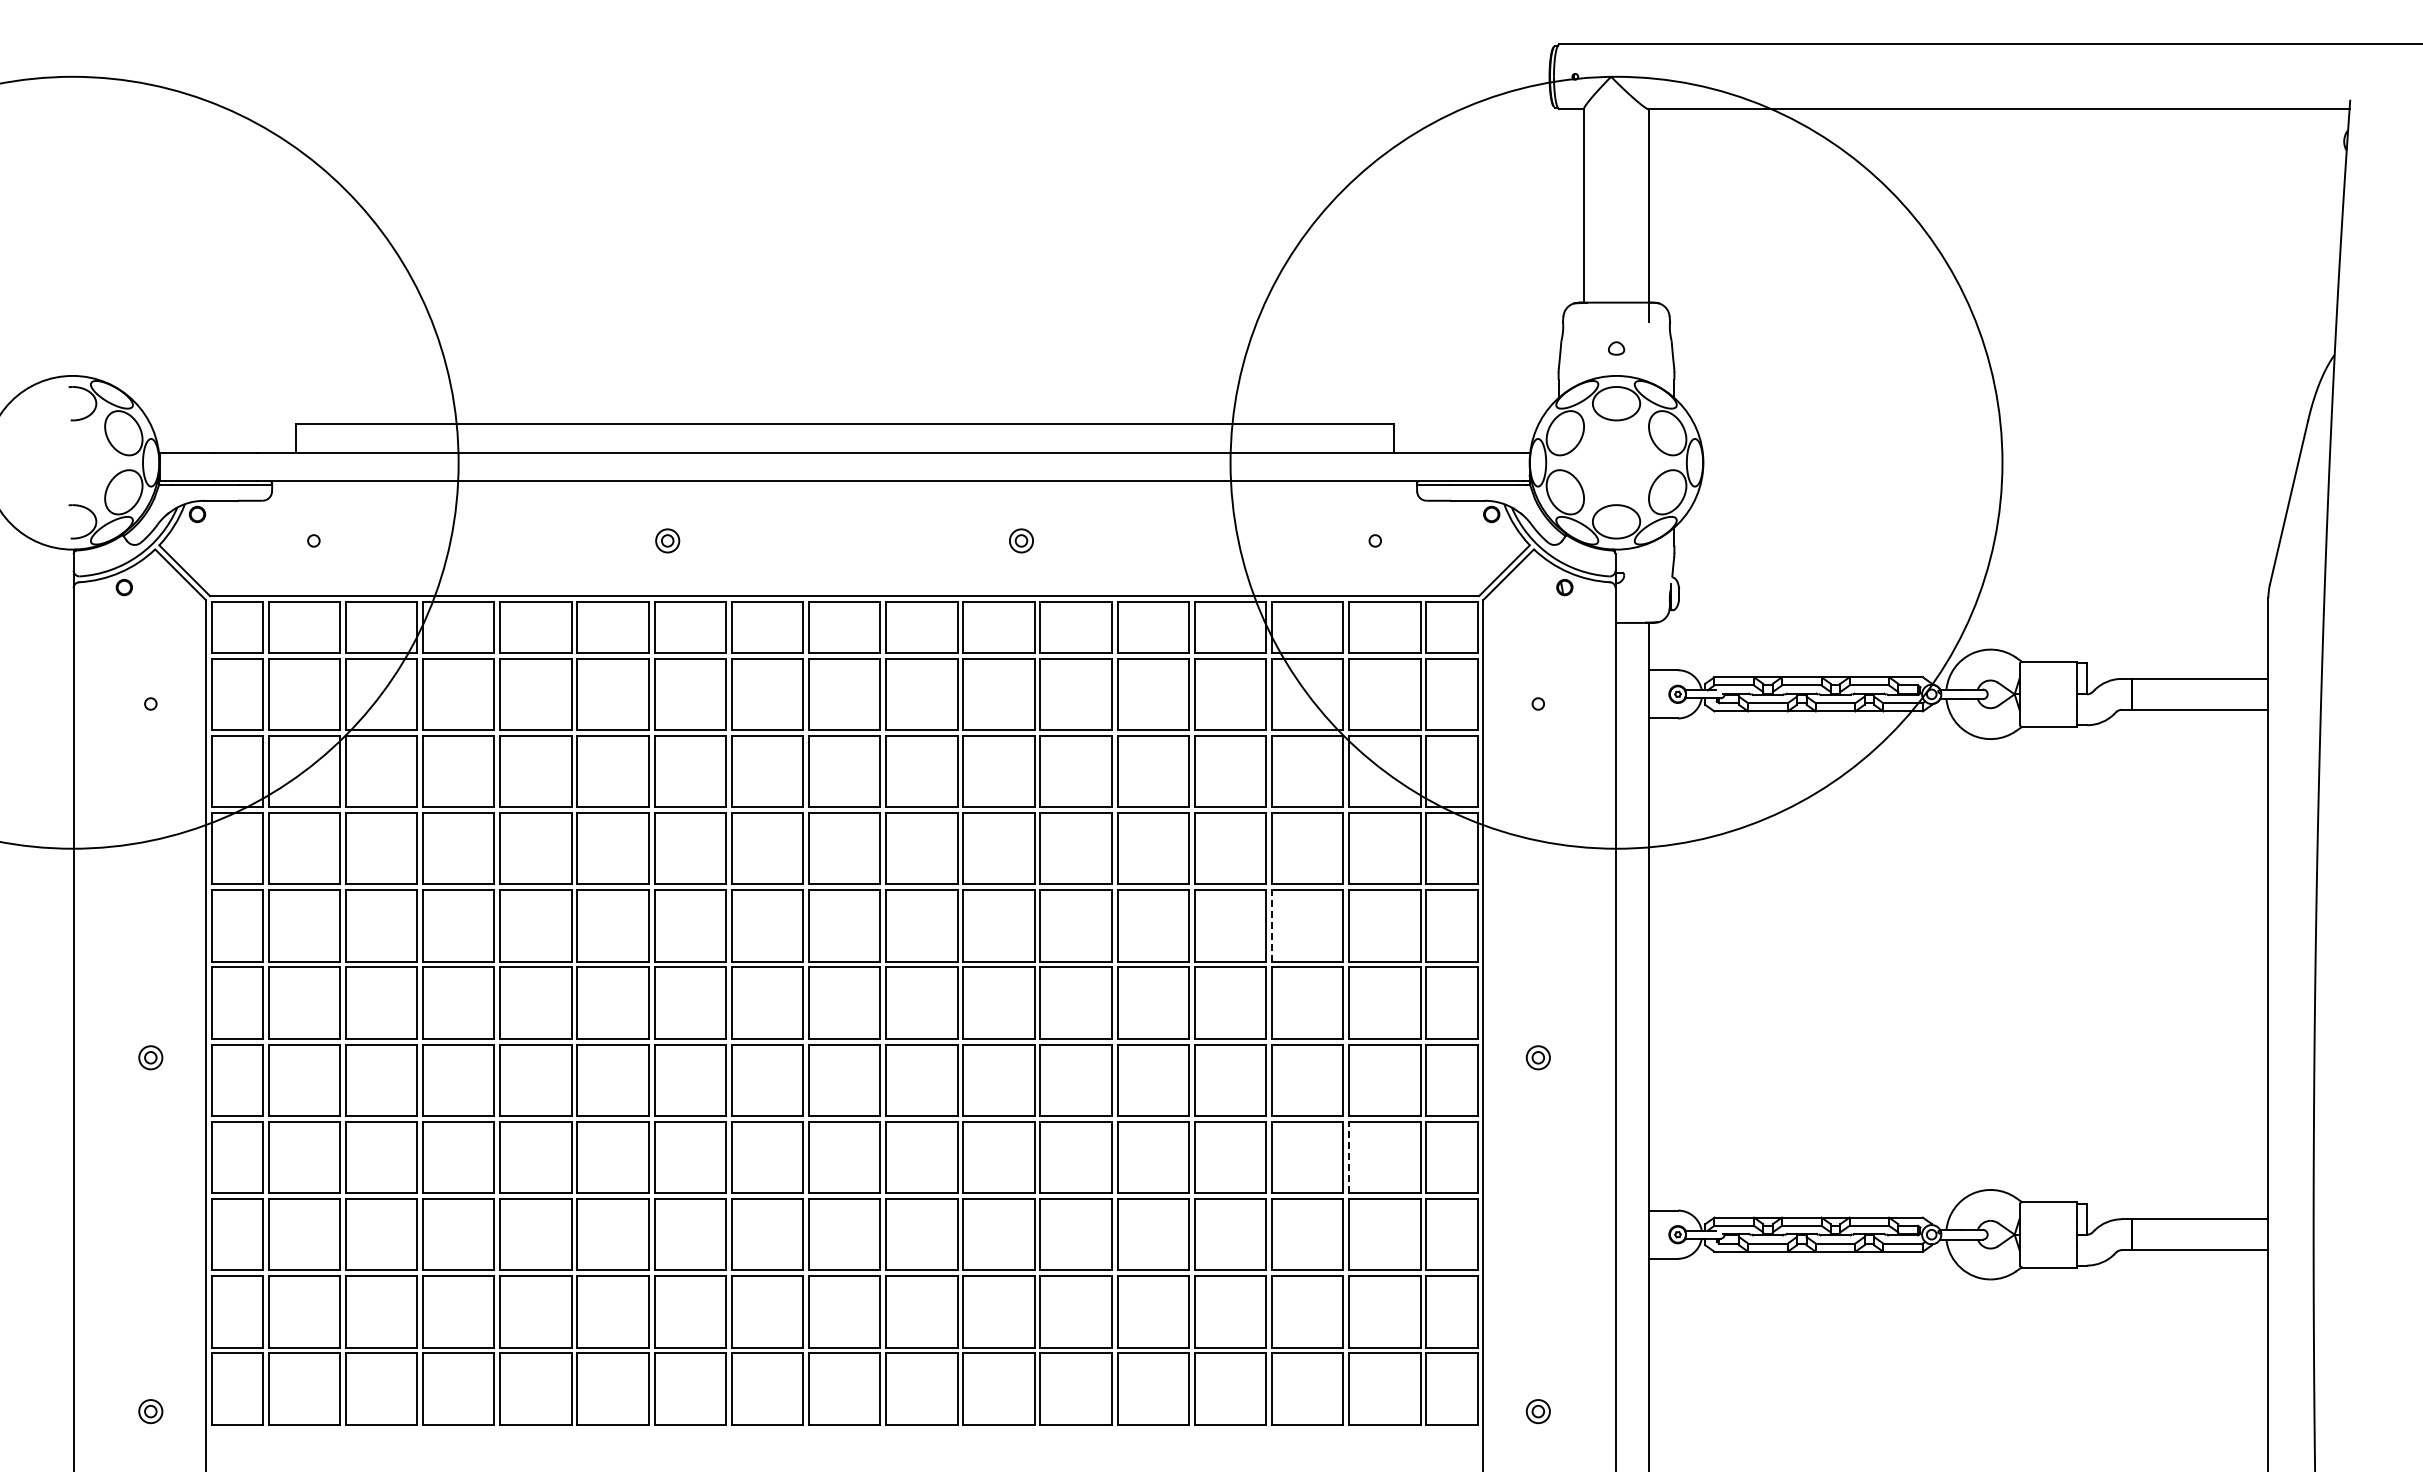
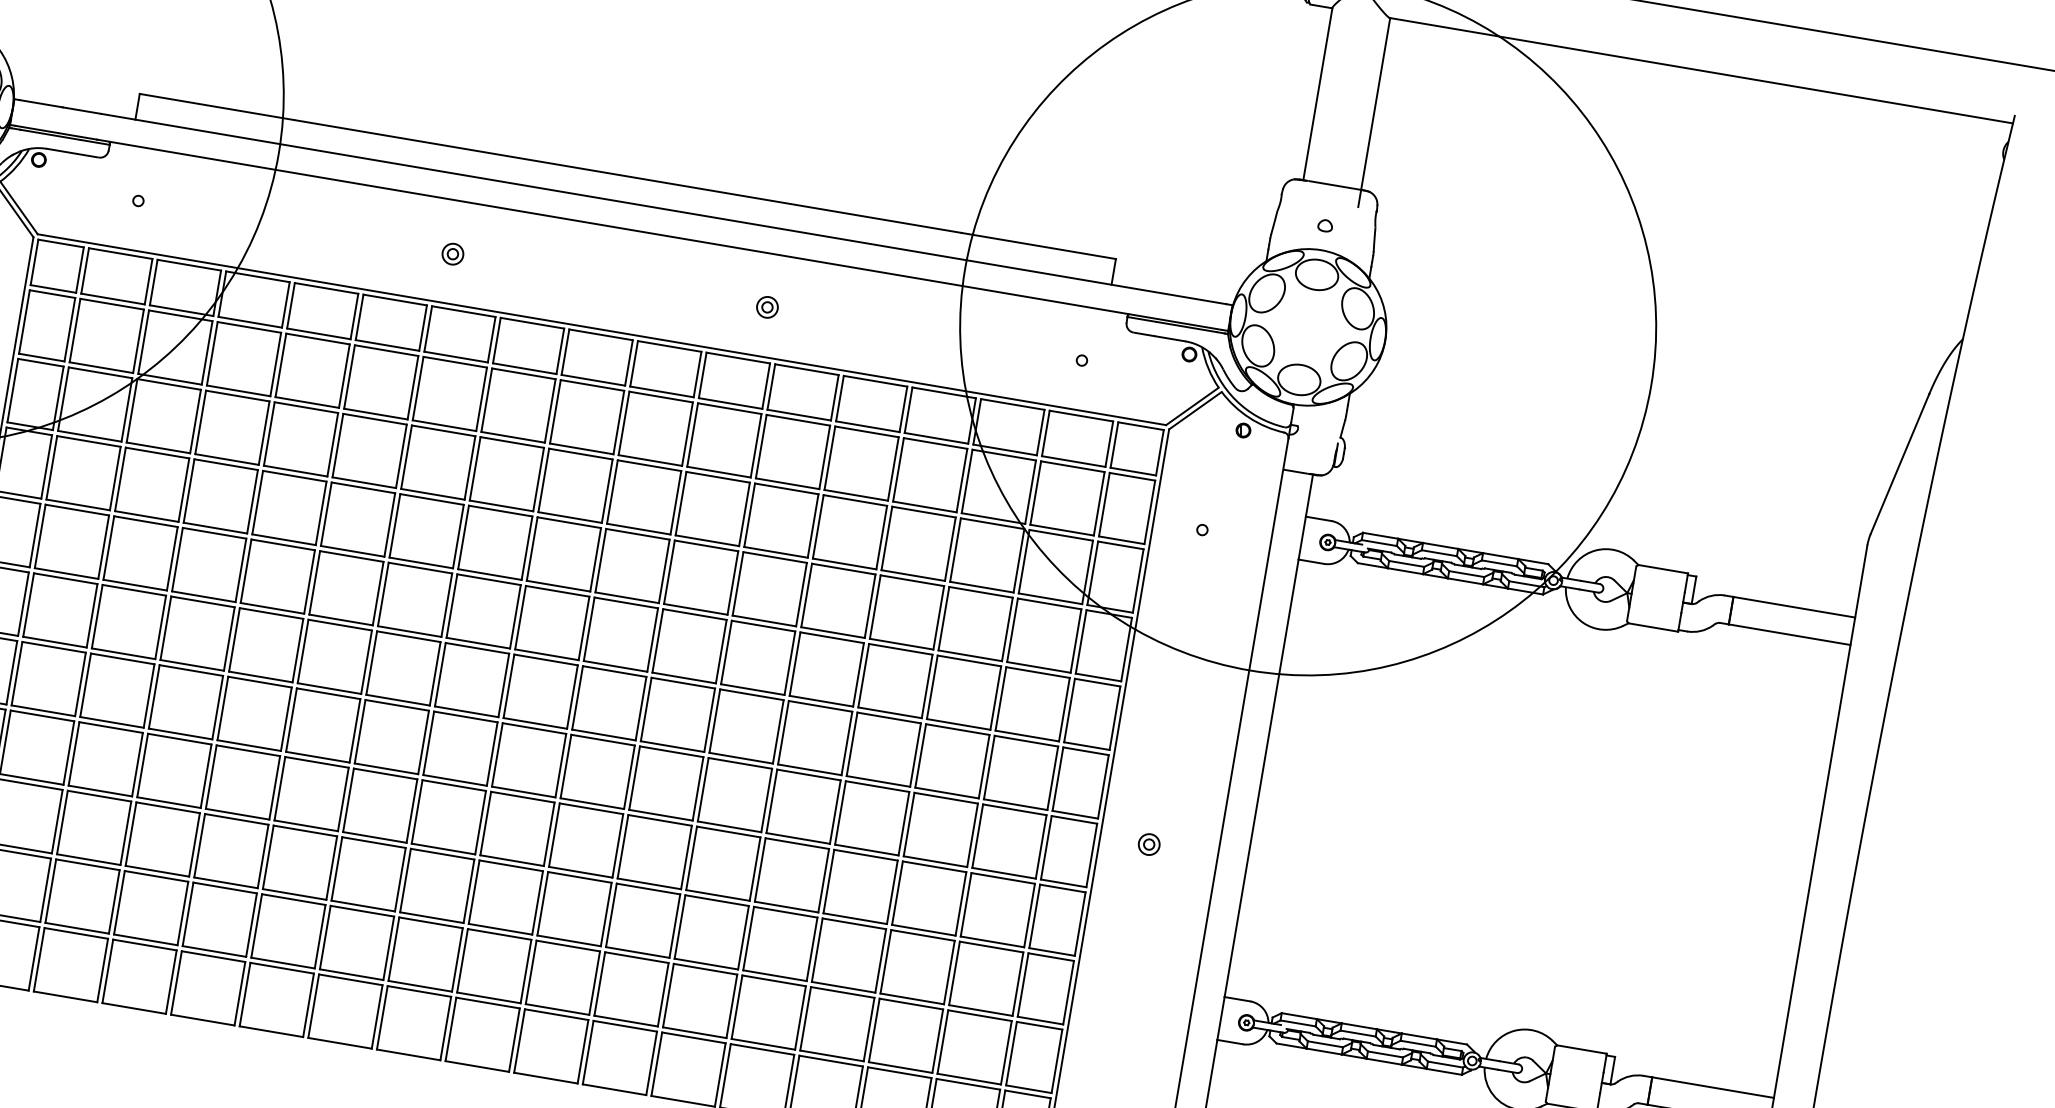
line: (1272, 925) -> (932, 687), dashed -> solid
line: (1349, 1157) -> (966, 904), dashed -> solid

